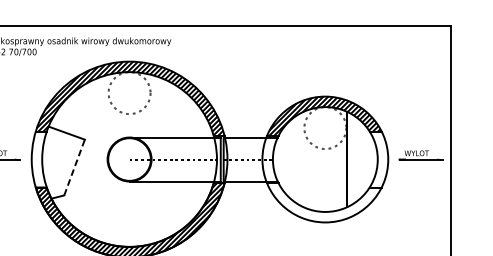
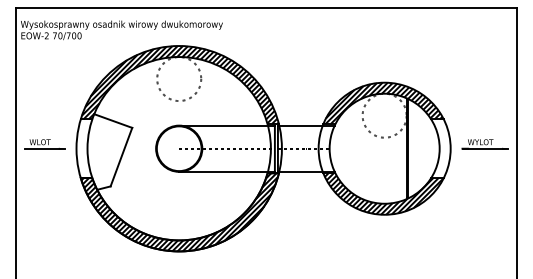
line: (74, 166) -> (121, 156), dashed -> solid
hatch: (324, 202) -> (383, 193), added

